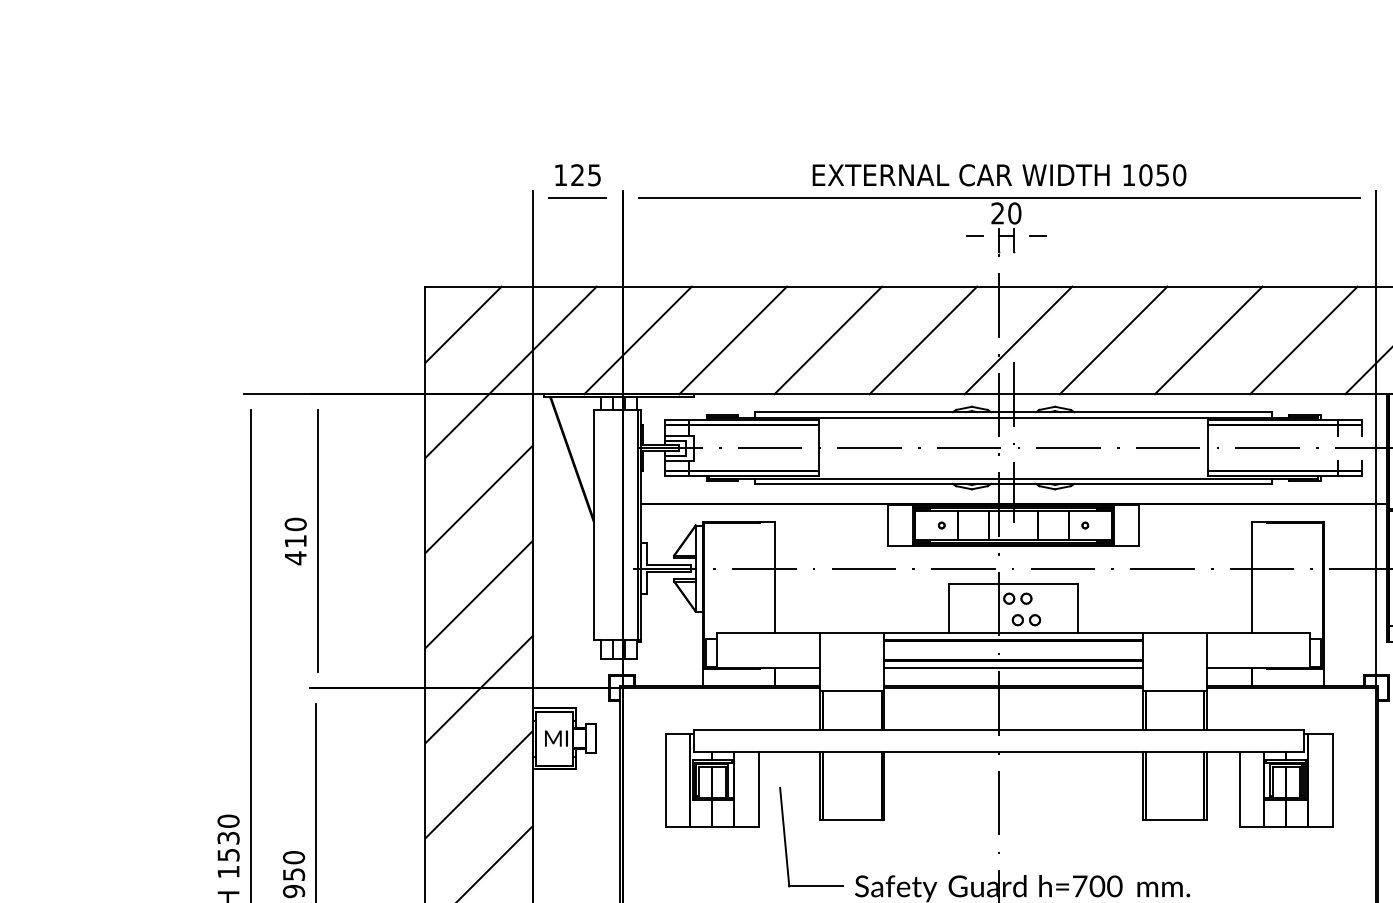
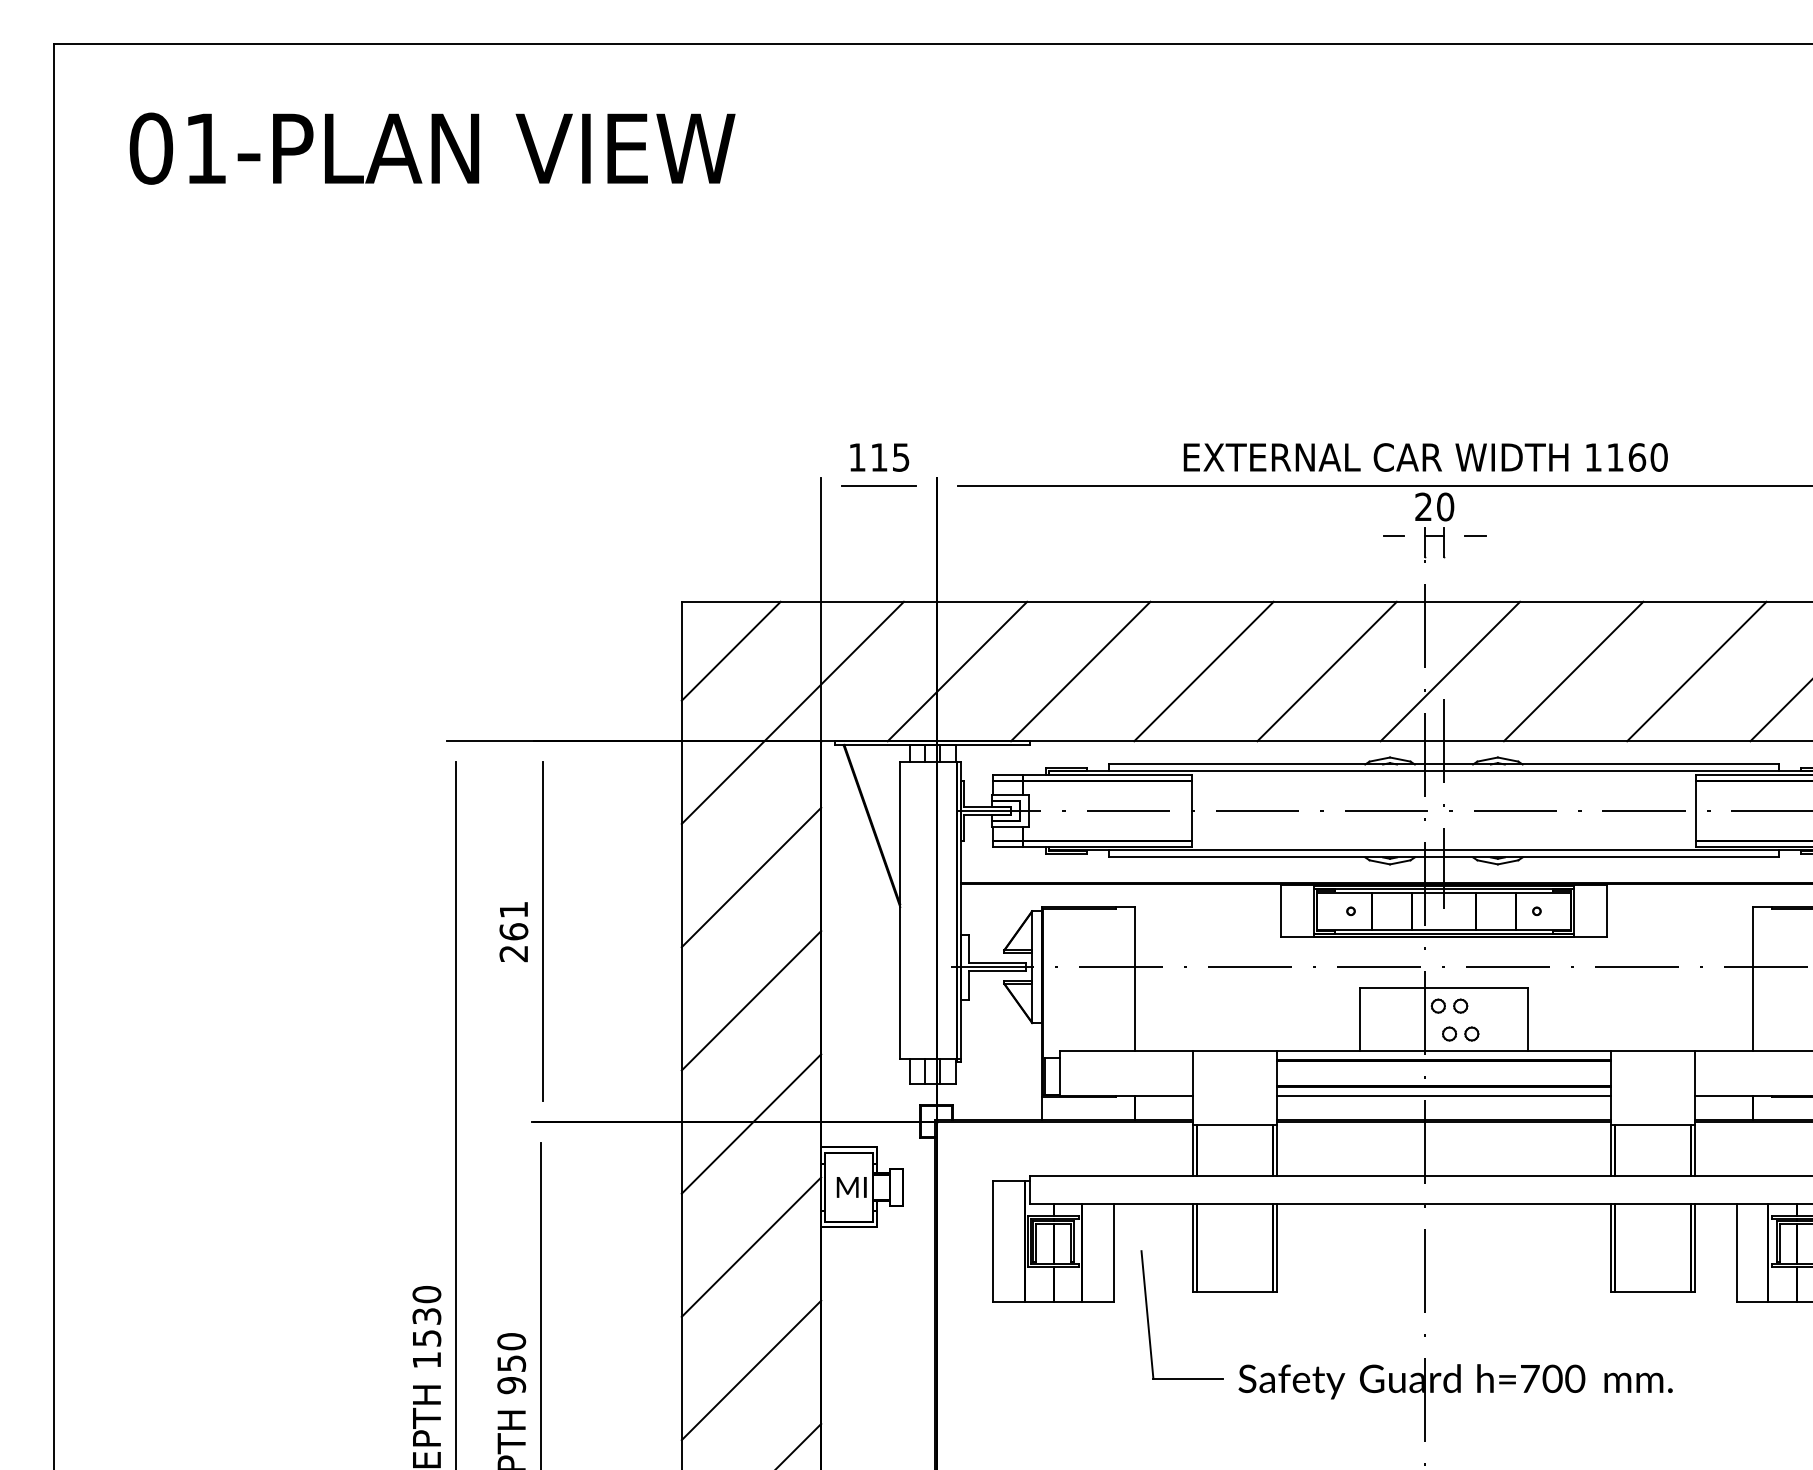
text: (577, 175) -> (879, 457), 125 -> 115
text: (1154, 175) -> (1626, 457), 1050 -> 1160
text: (295, 541) -> (513, 931), 410 -> 261

